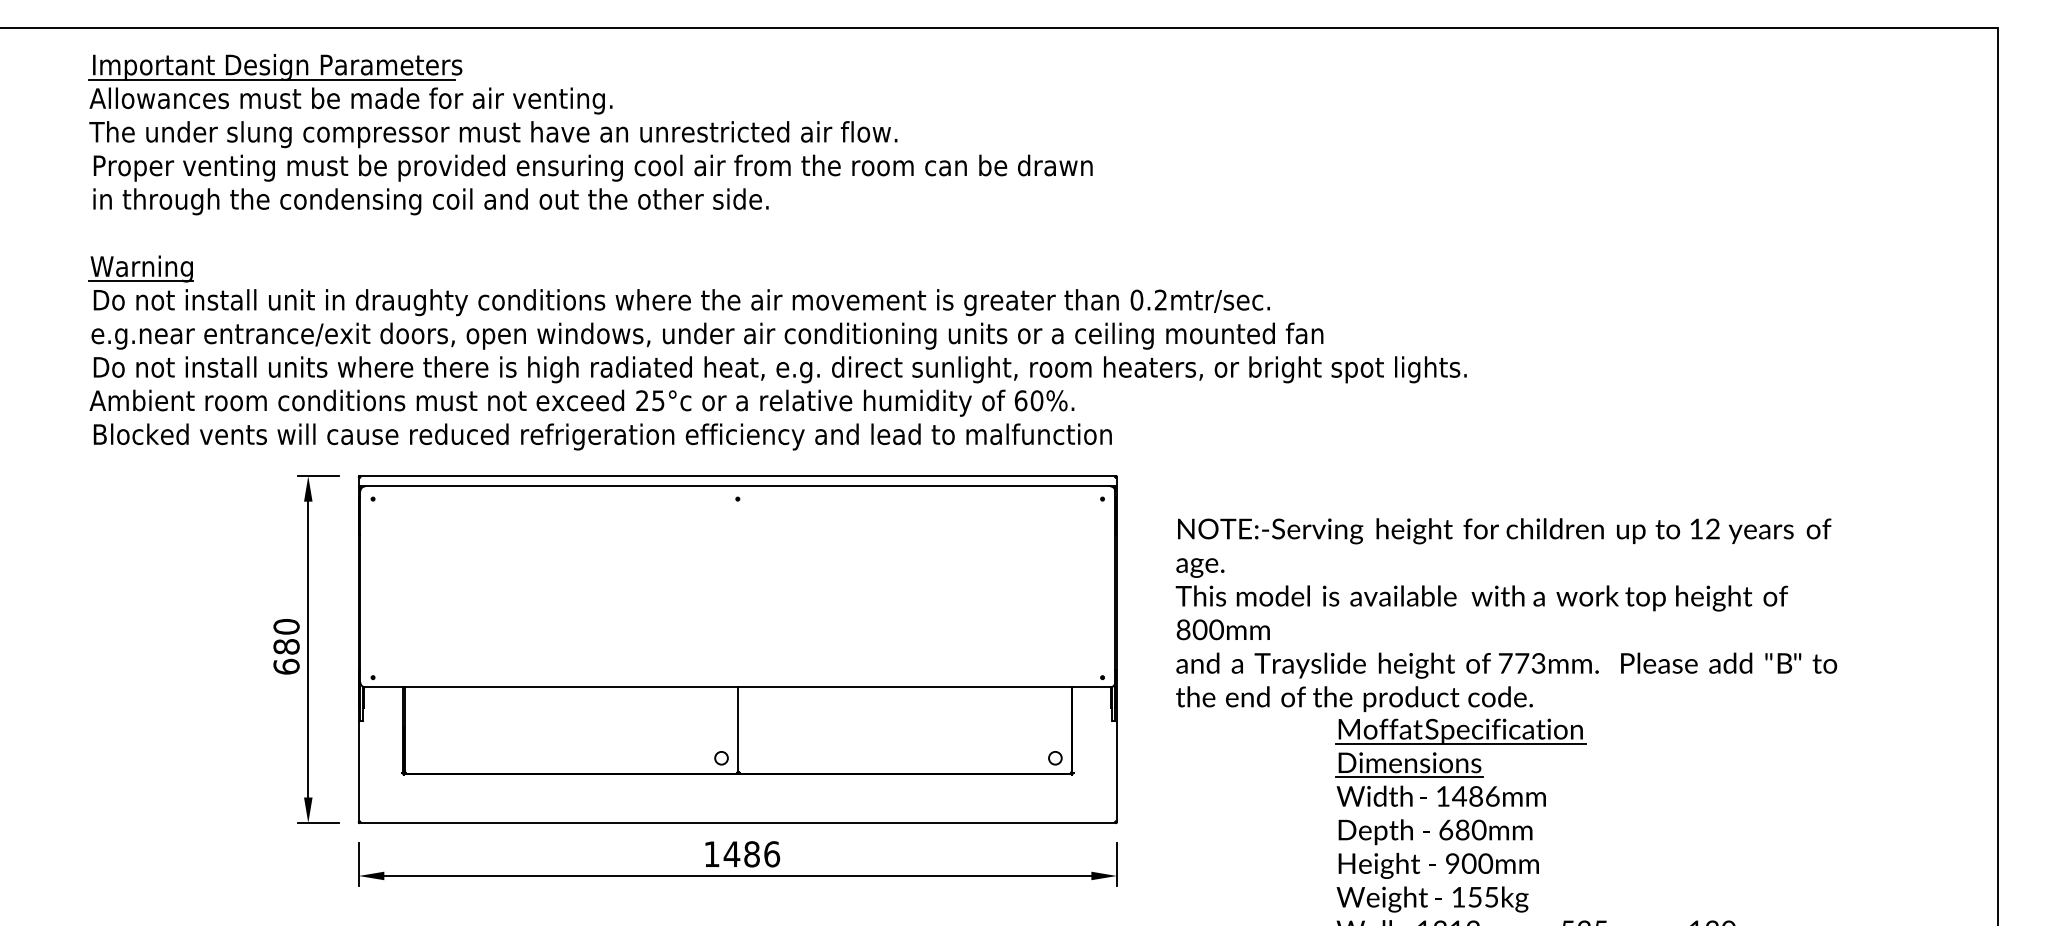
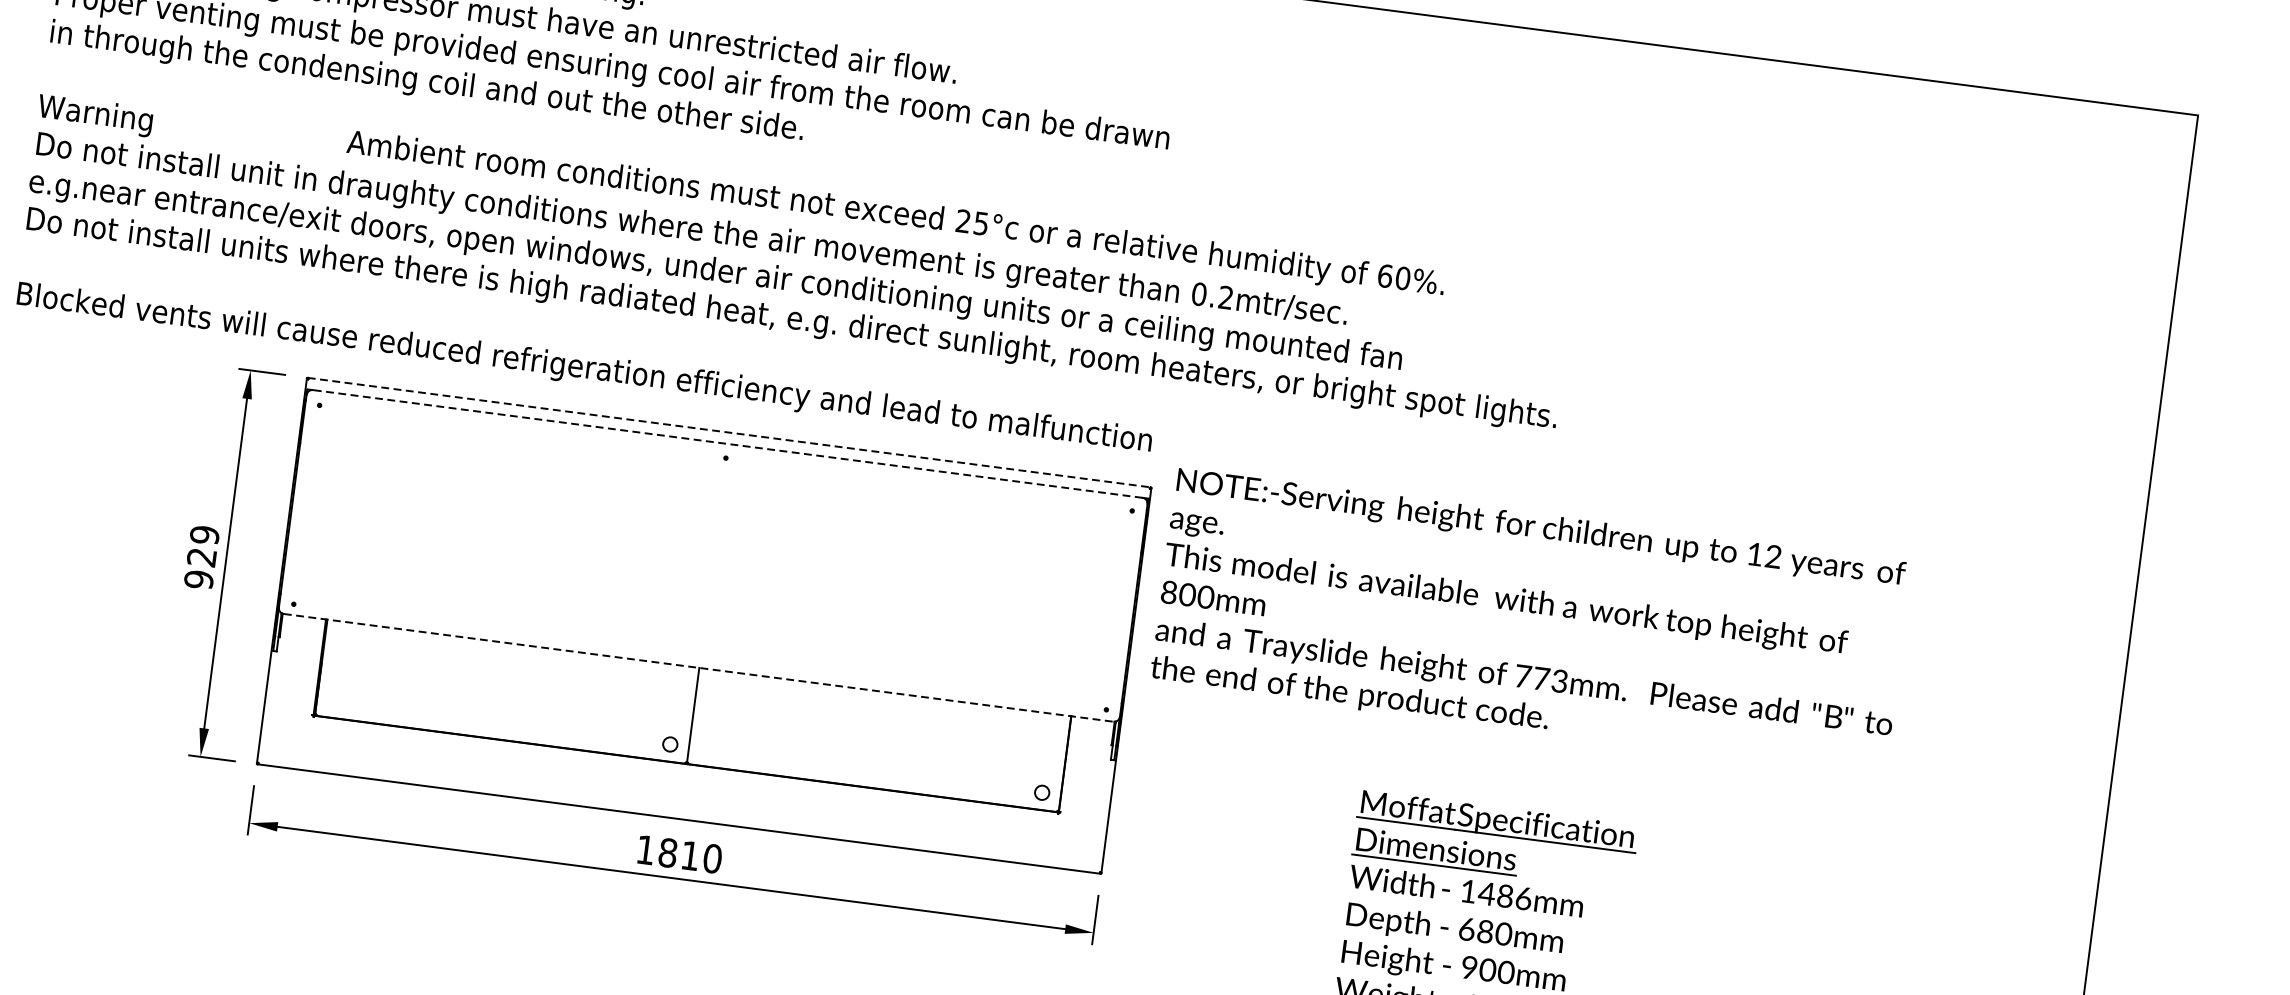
line: (140, 281) -> (92, 129), removed
text: (581, 402) -> (895, 214), moved
line: (738, 476) -> (729, 433), solid -> dashed
line: (737, 486) -> (727, 444), solid -> dashed
text: (1506, 615) -> (1531, 623), moved
text: (286, 646) -> (201, 557), 680 -> 929
line: (738, 687) -> (699, 668), solid -> dashed
text: (751, 854) -> (689, 856), 1486 -> 1810

